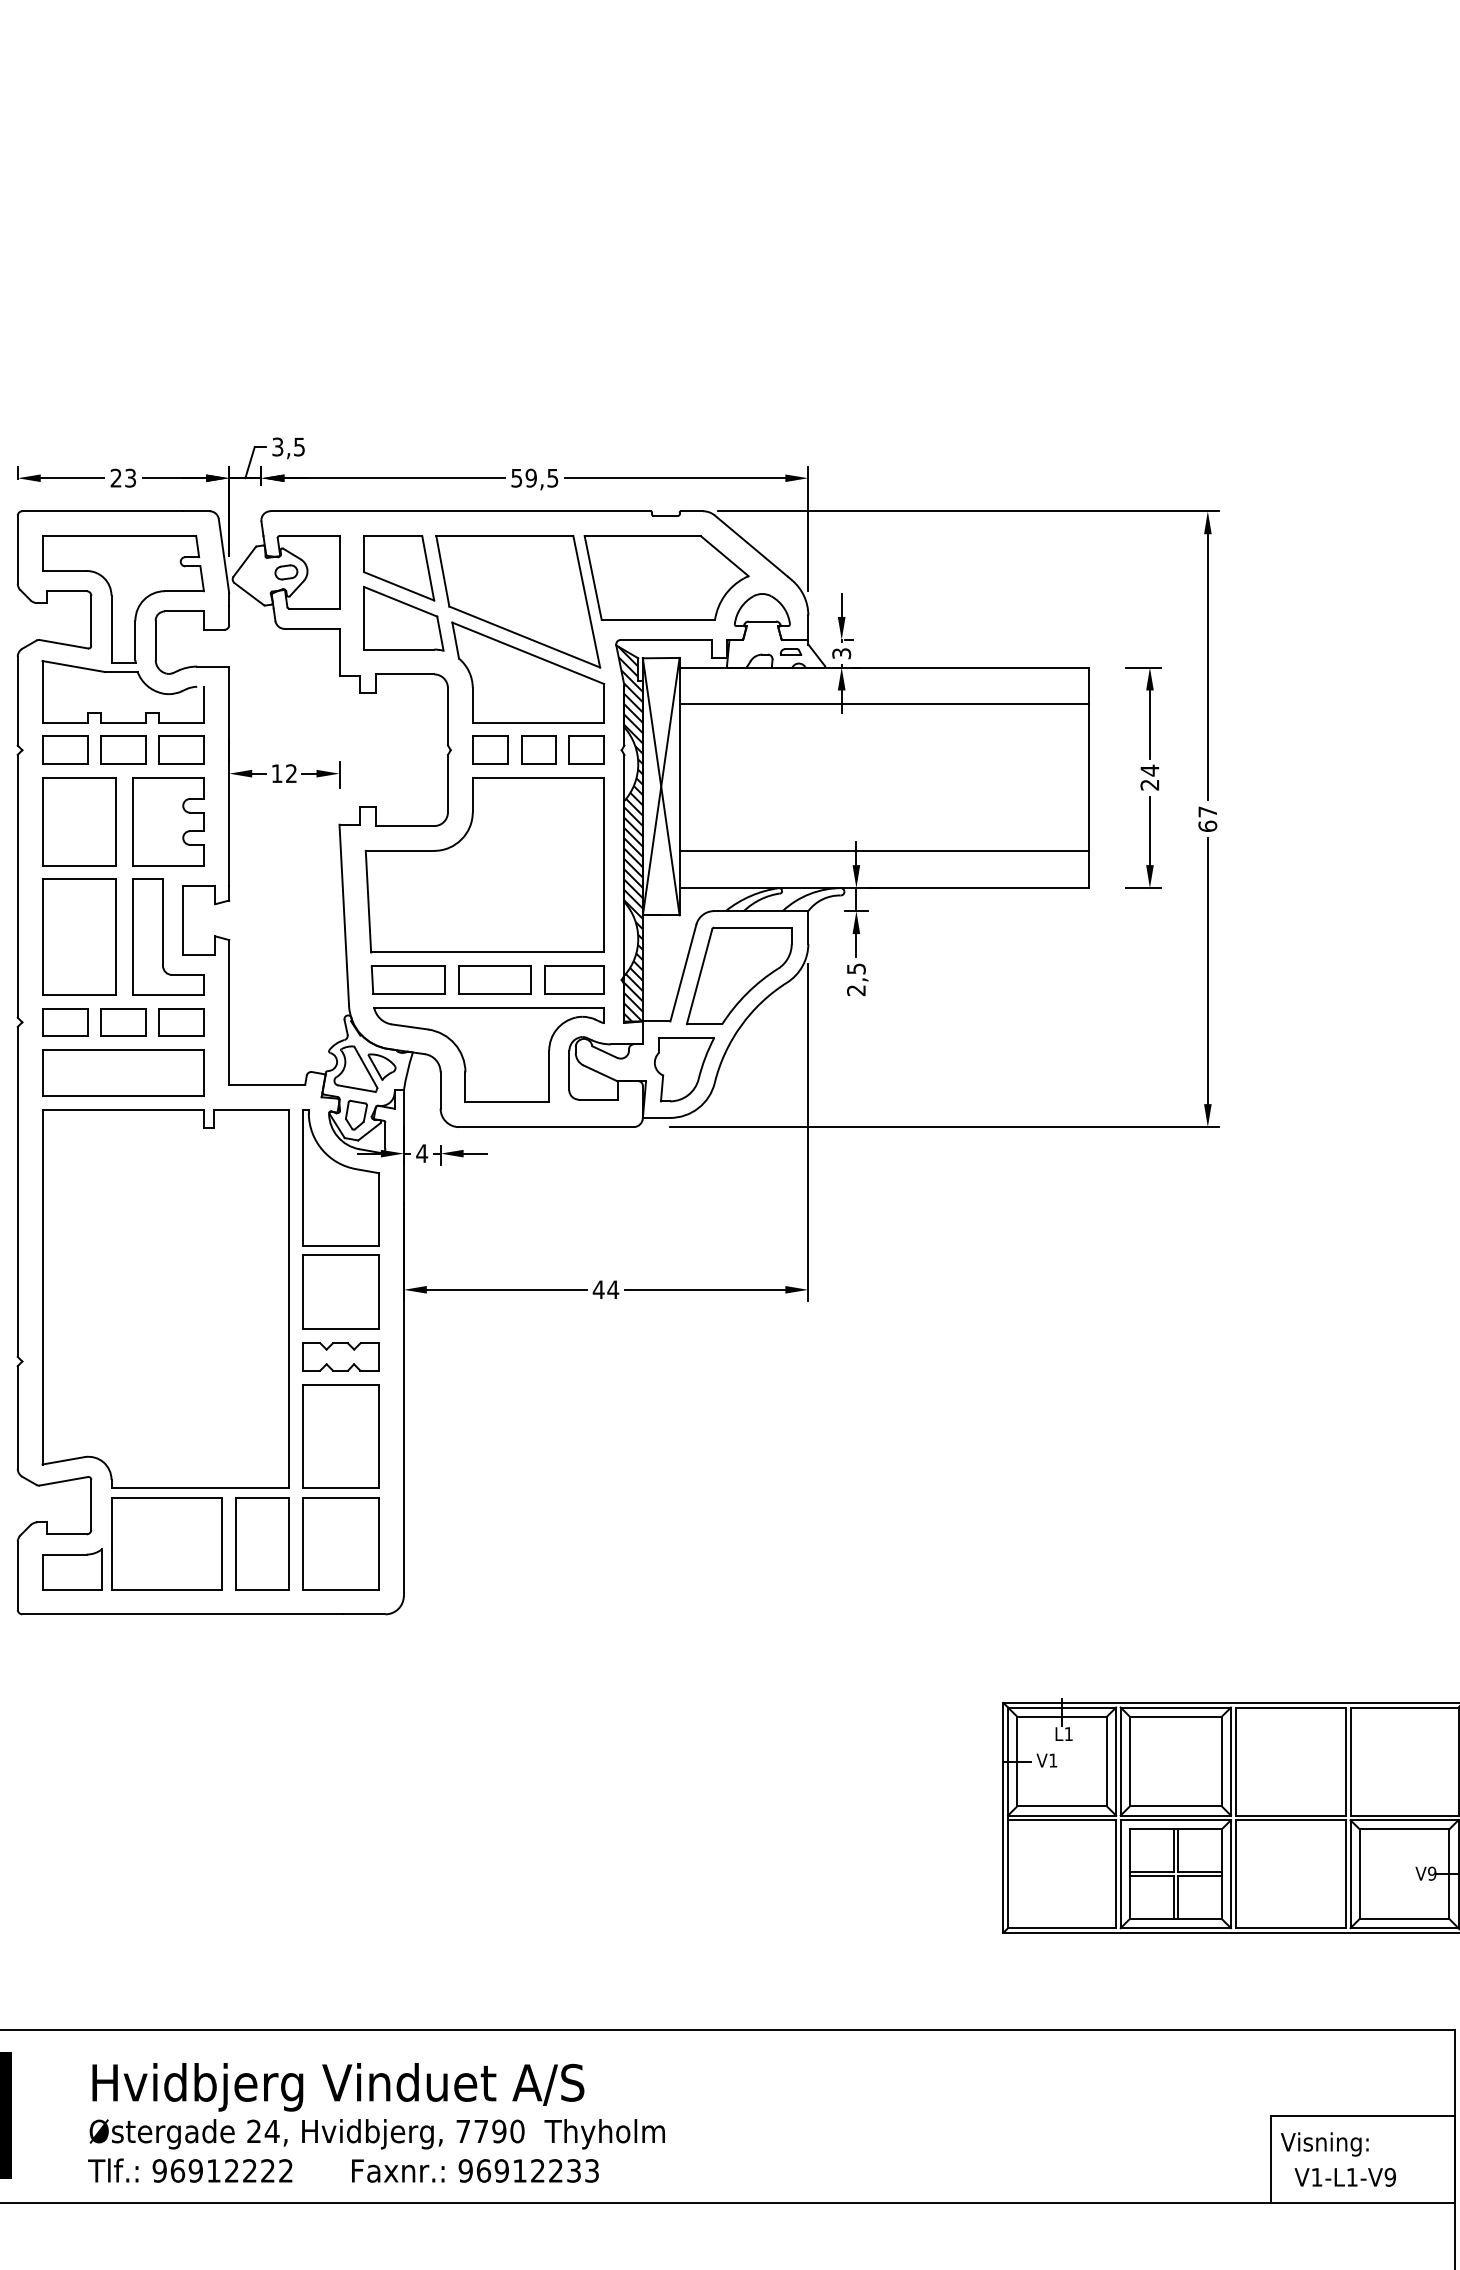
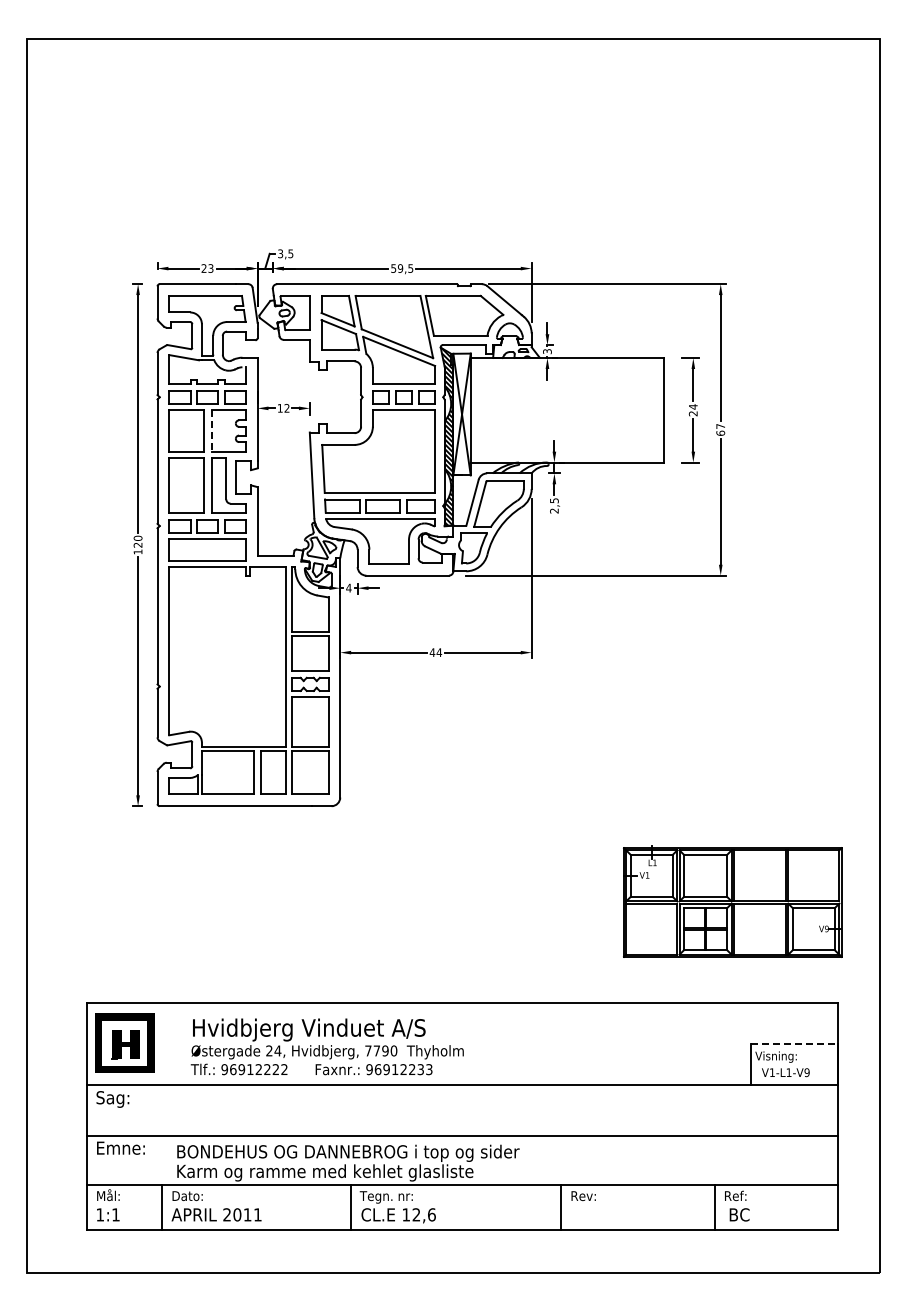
line: (884, 704) -> (567, 375), removed
line: (131, 822) -> (211, 431), solid -> dashed
line: (884, 852) -> (567, 445), removed
line: (1363, 2115) -> (794, 1043), solid -> dashed

